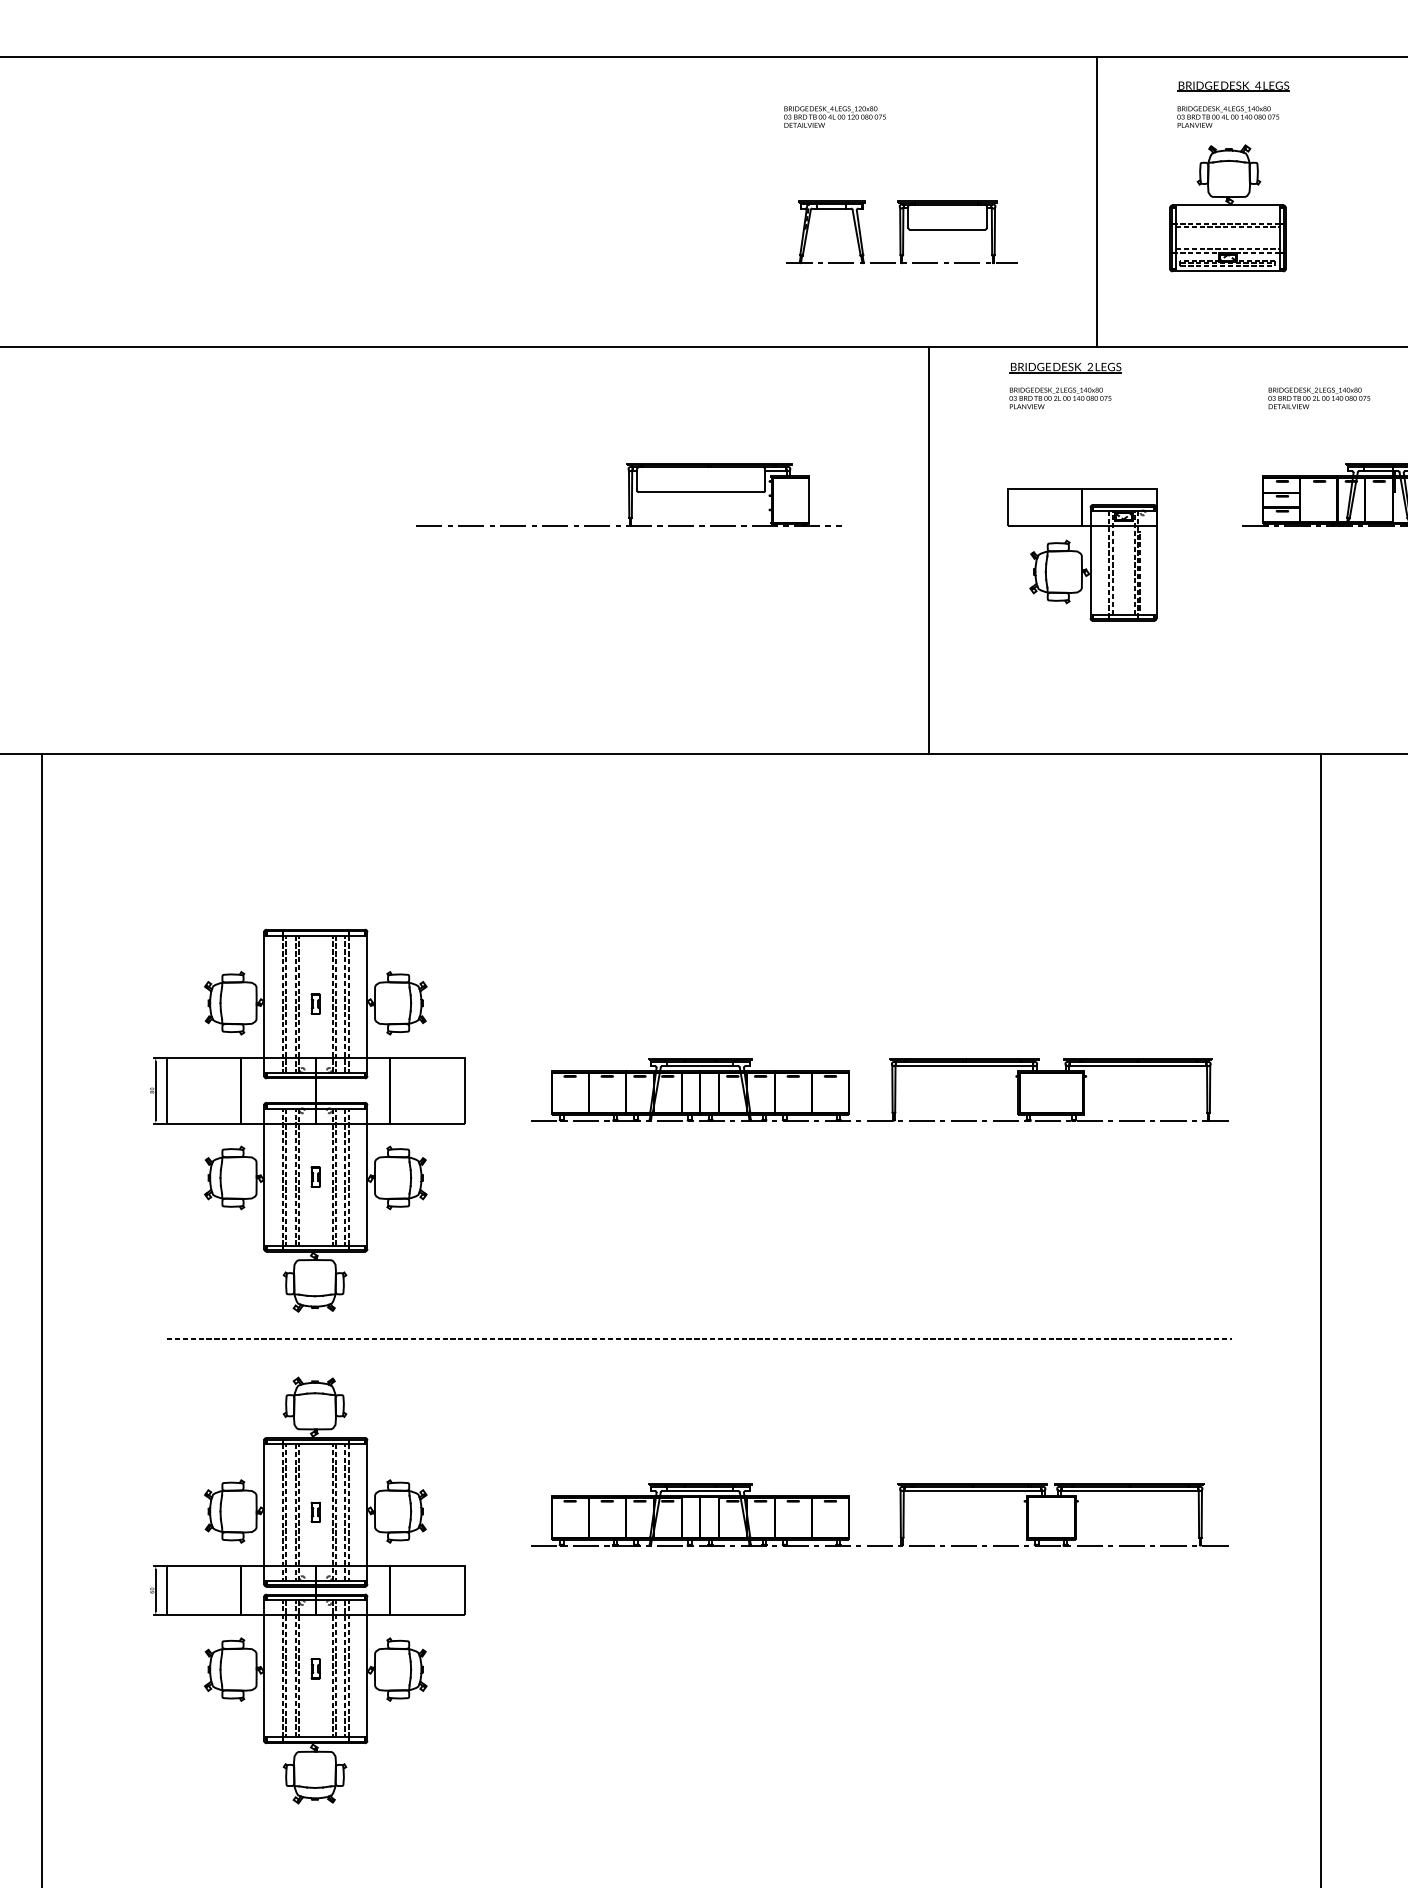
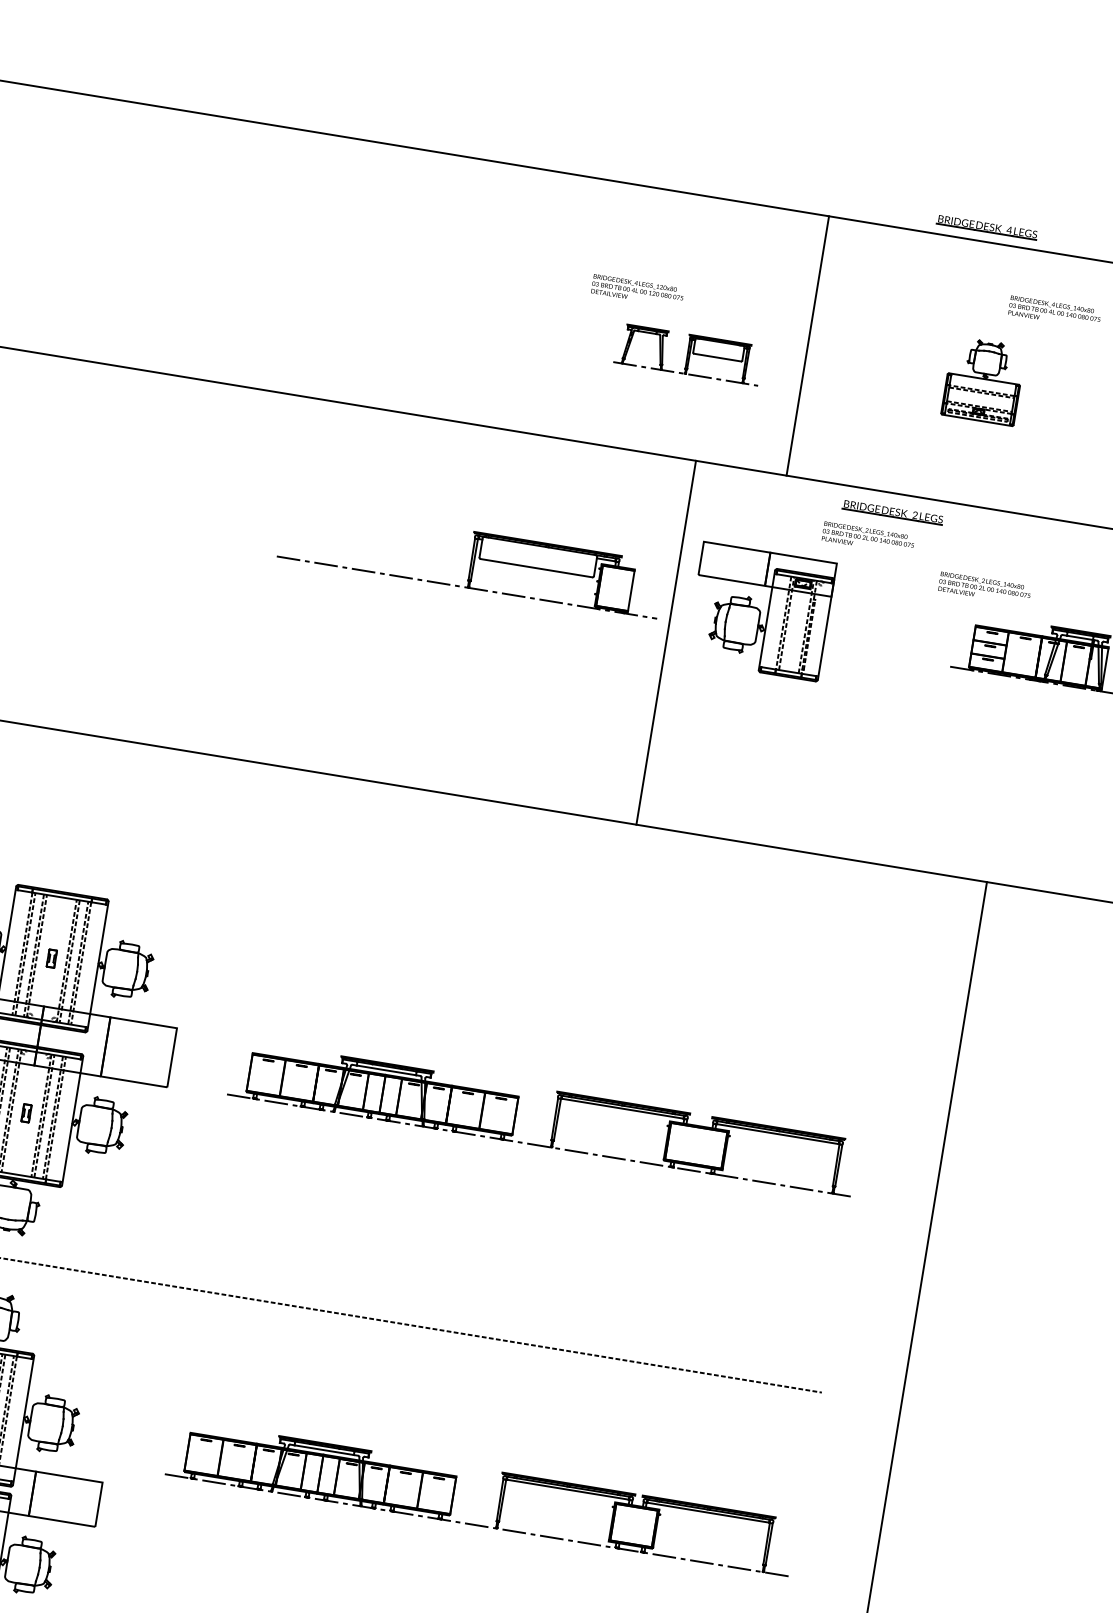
part: (1233, 86) -> (987, 227), moved
text: (834, 116) -> (637, 290), moved
text: (1228, 116) -> (1055, 311), moved
line: (1097, 201) -> (808, 345), moved
part: (1227, 208) -> (983, 380), size x0.7
part: (901, 232) -> (688, 354), size x0.7
part: (1065, 367) -> (892, 512), moved
text: (1060, 398) -> (868, 538), moved
text: (1319, 398) -> (985, 588), moved
part: (628, 494) -> (471, 559), moved
part: (1082, 554) -> (761, 611), moved

